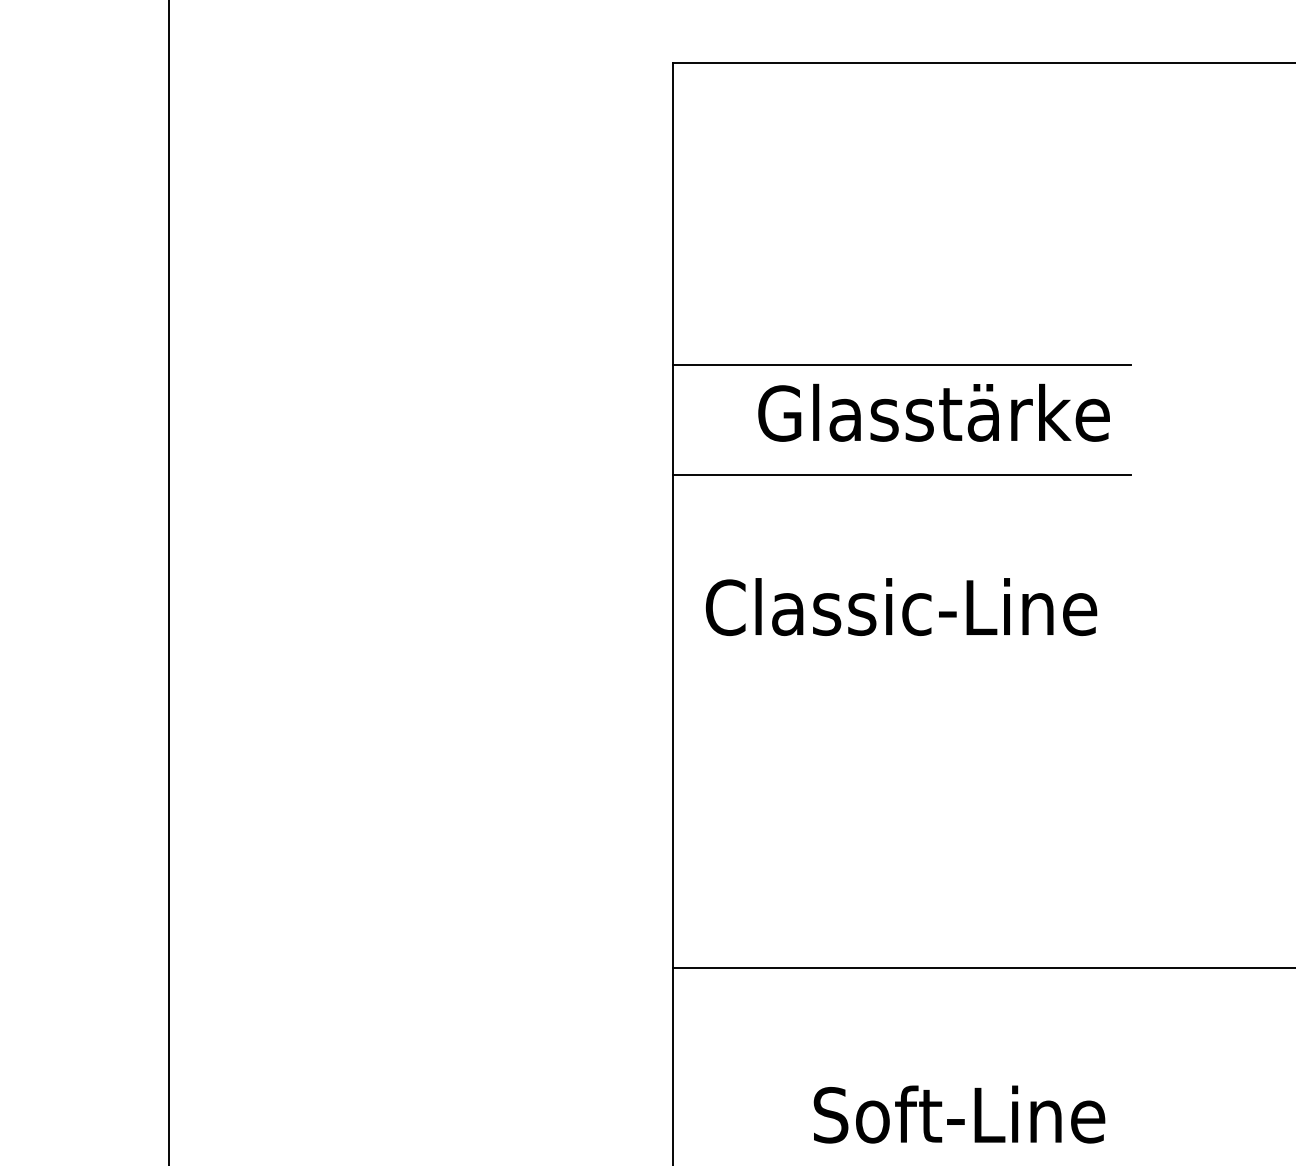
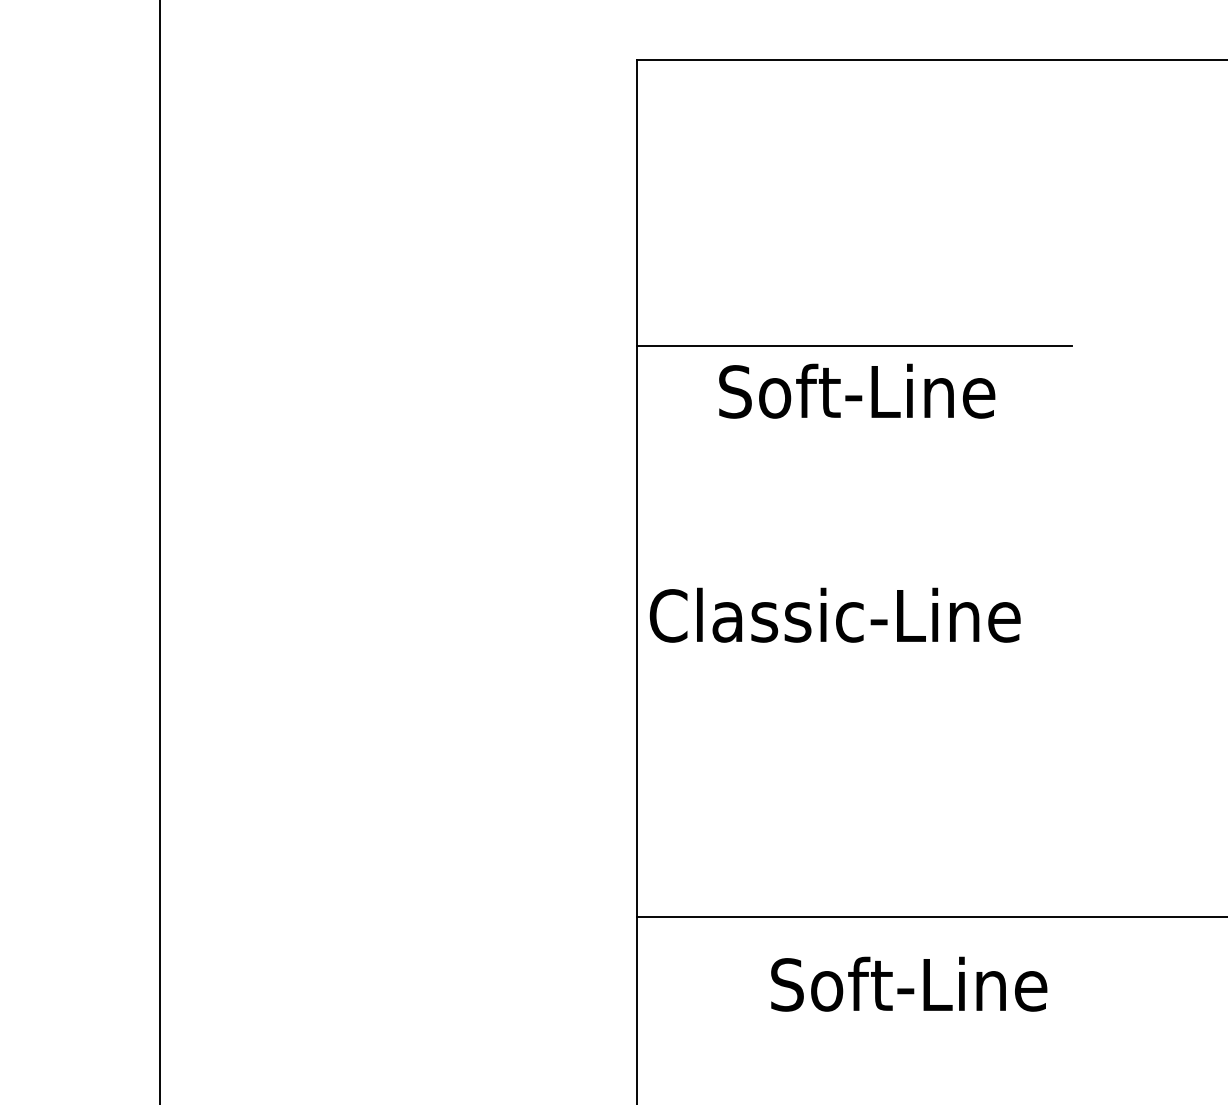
text: (933, 412) -> (884, 390), Glasstärke -> Soft-Line
line: (901, 475) -> (854, 450), removed
text: (900, 606) -> (834, 614), moved
text: (959, 1113) -> (909, 983), moved

